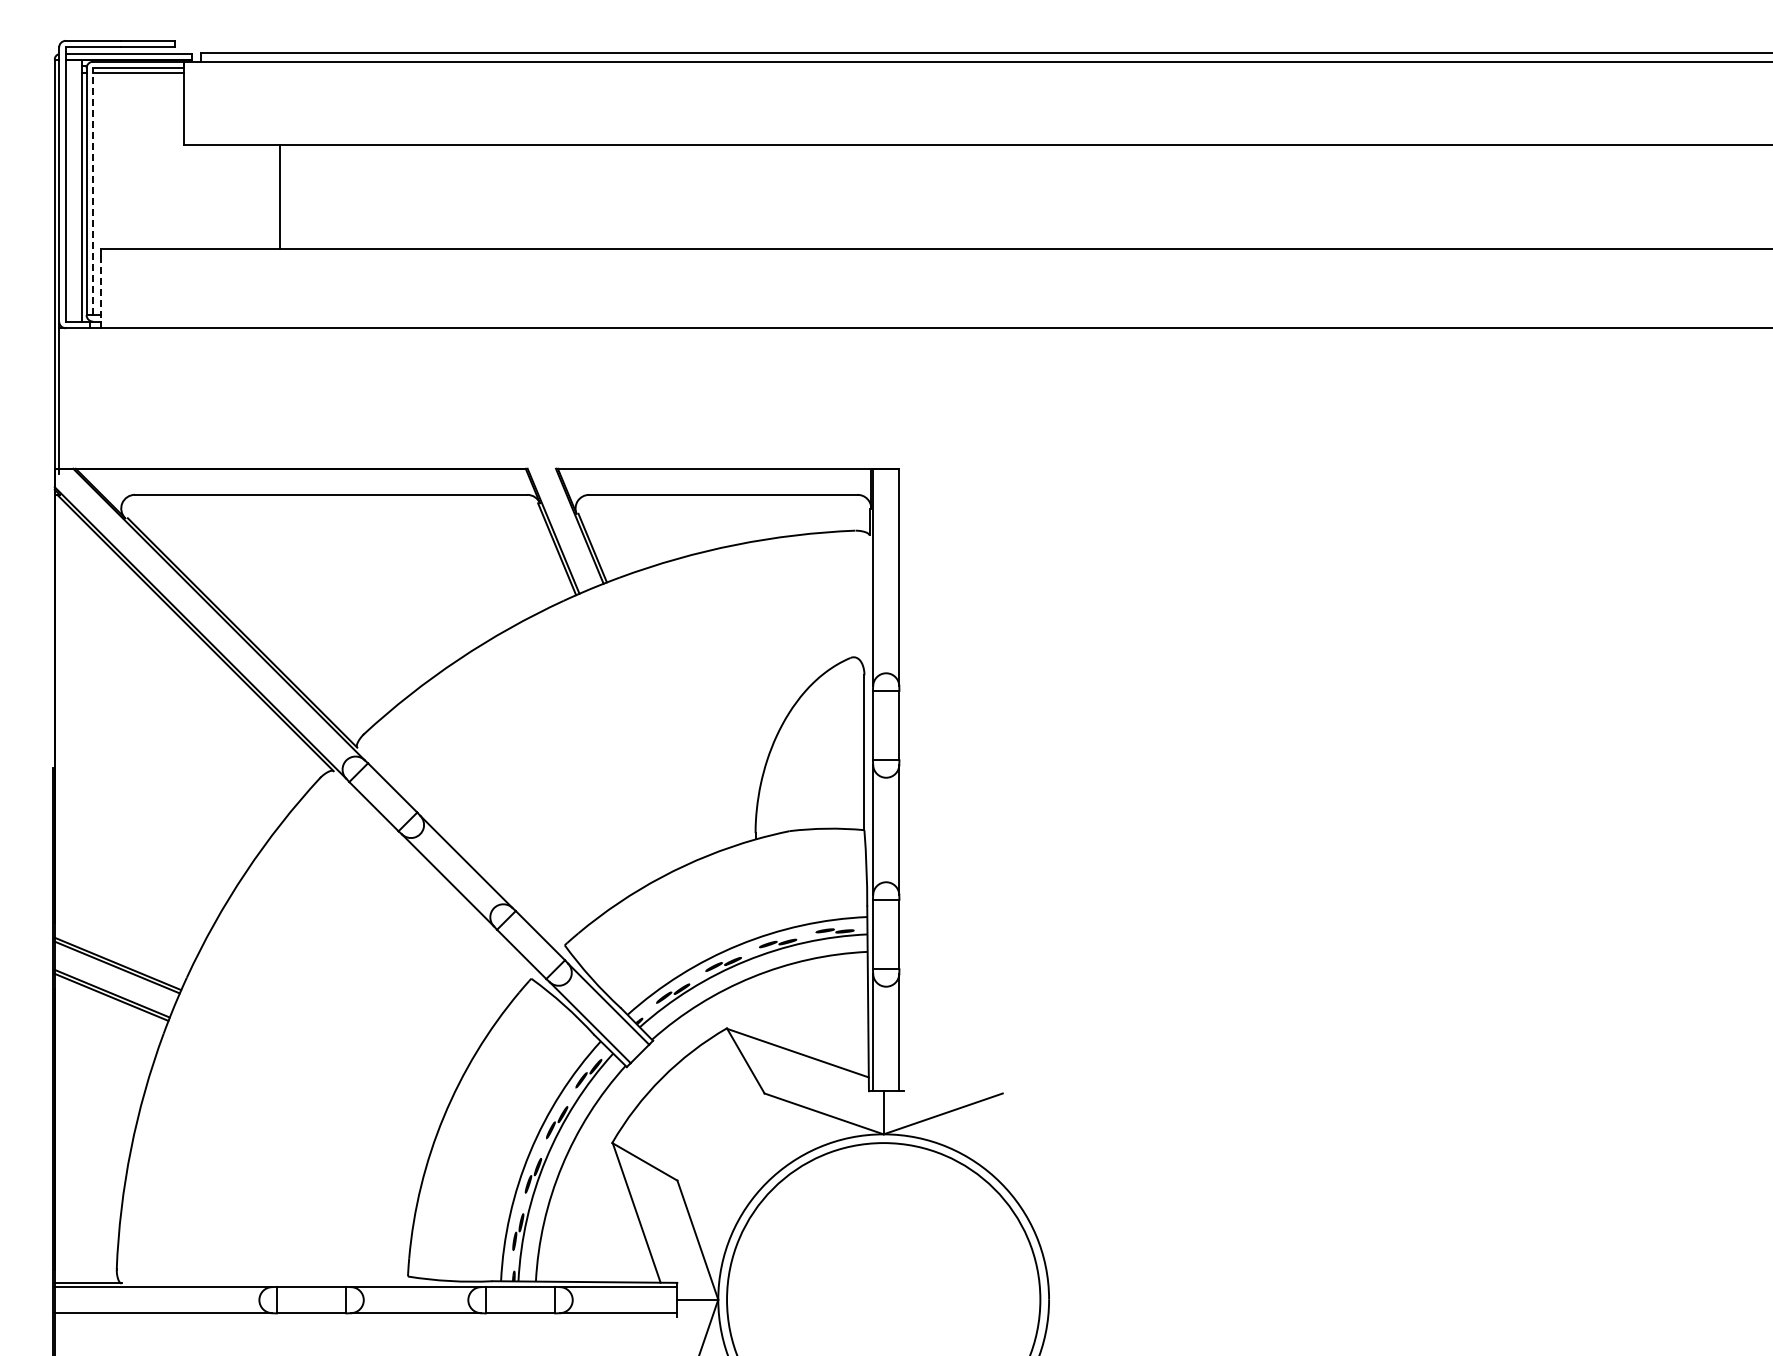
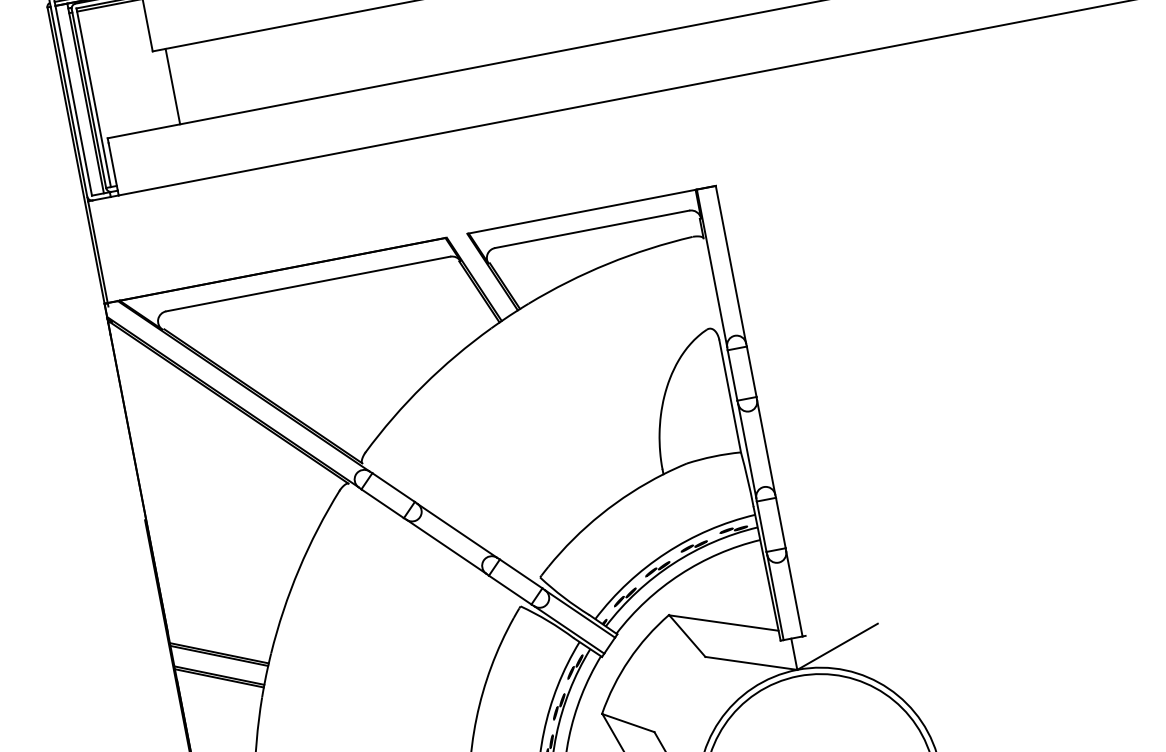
line: (93, 191) -> (93, 97), dashed -> solid
line: (280, 197) -> (172, 86), moved
line: (101, 288) -> (113, 166), dashed -> solid

